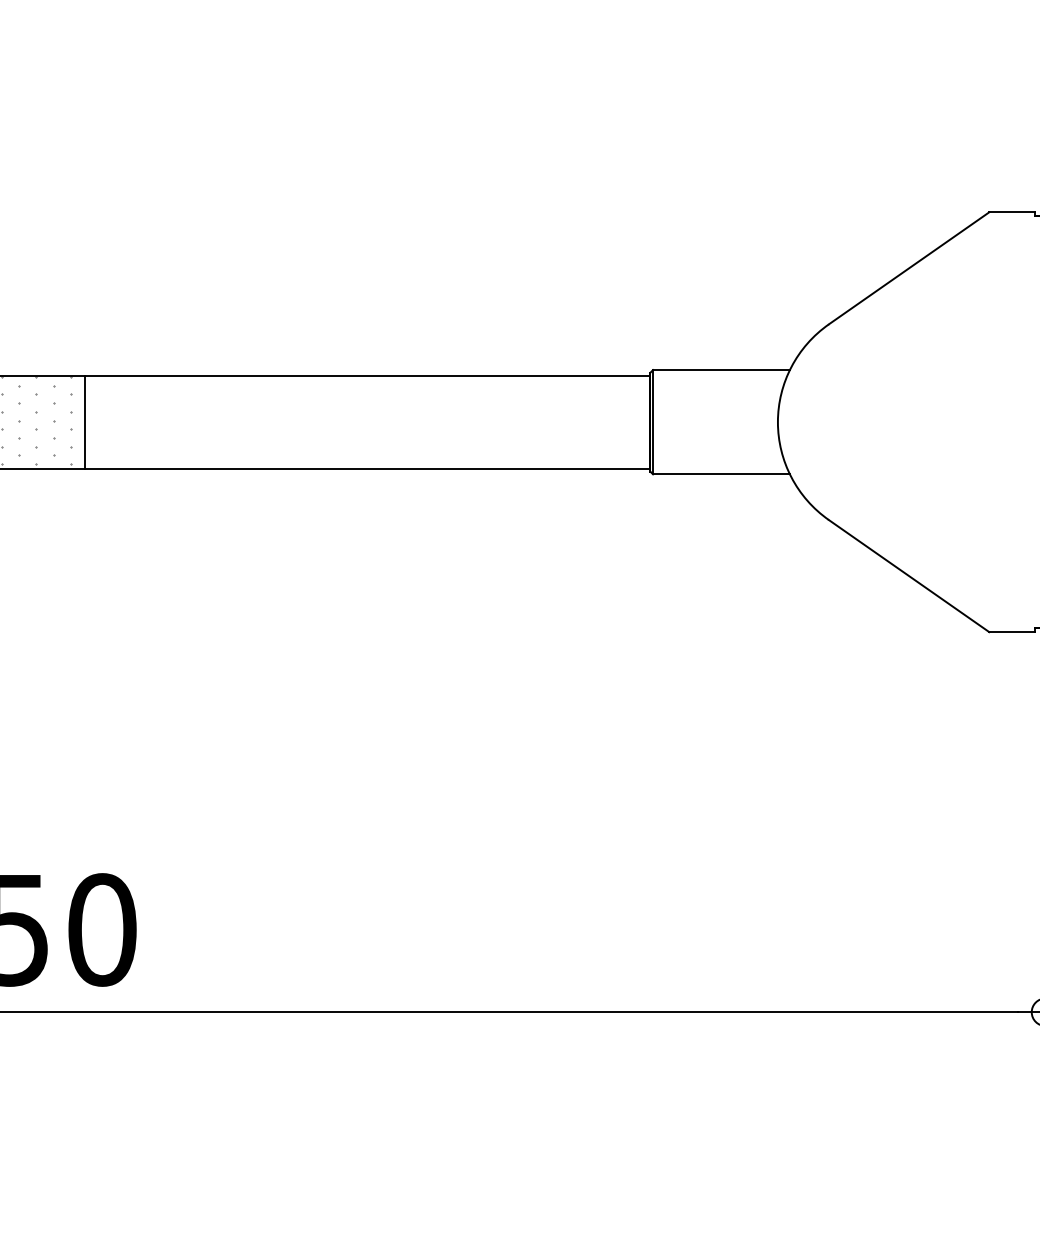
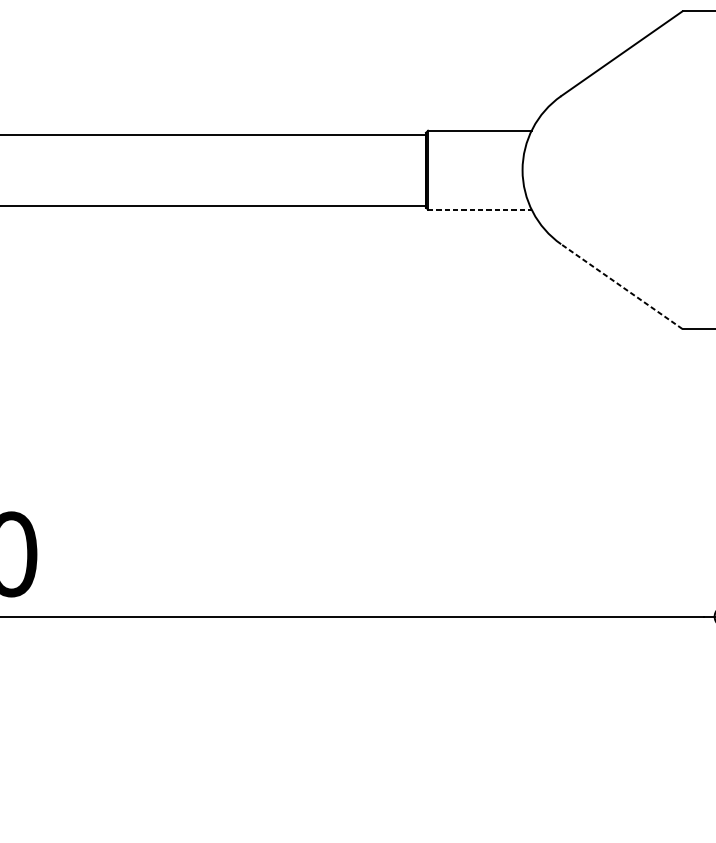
line: (721, 474) -> (479, 209), solid -> dashed
line: (909, 576) -> (622, 286), solid -> dashed

